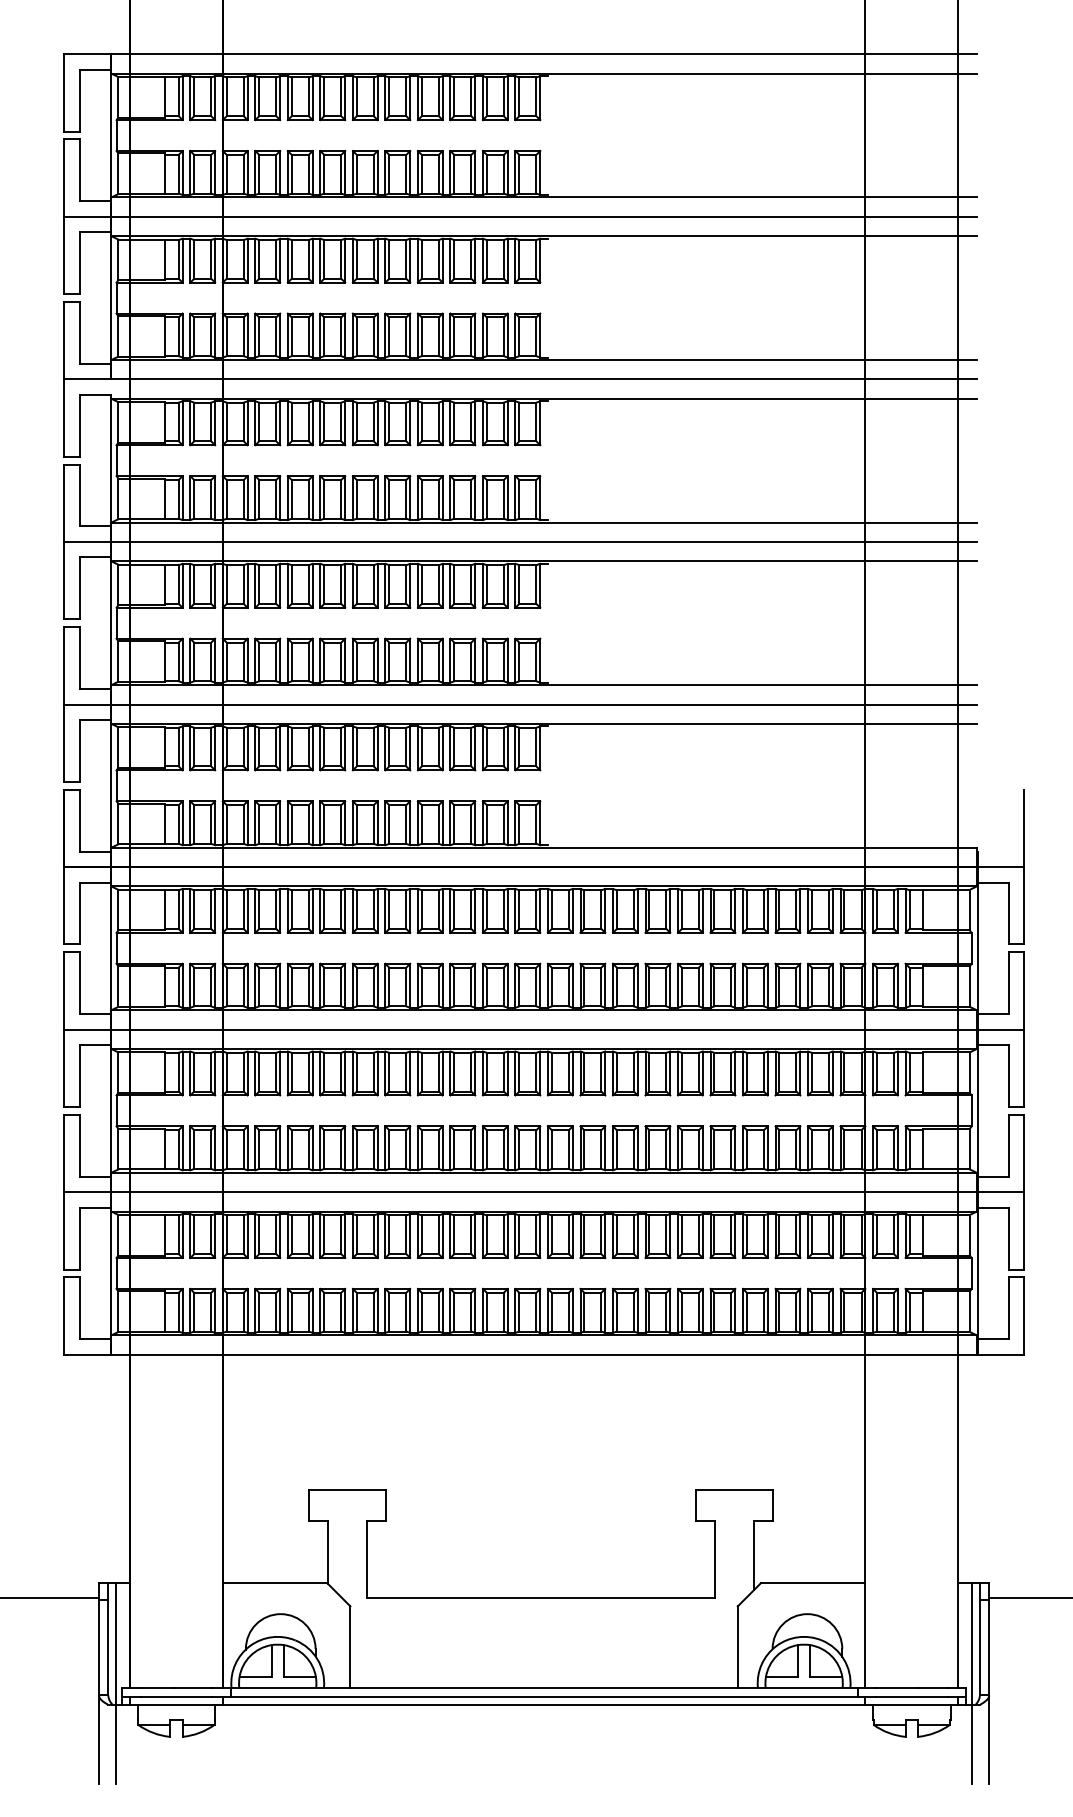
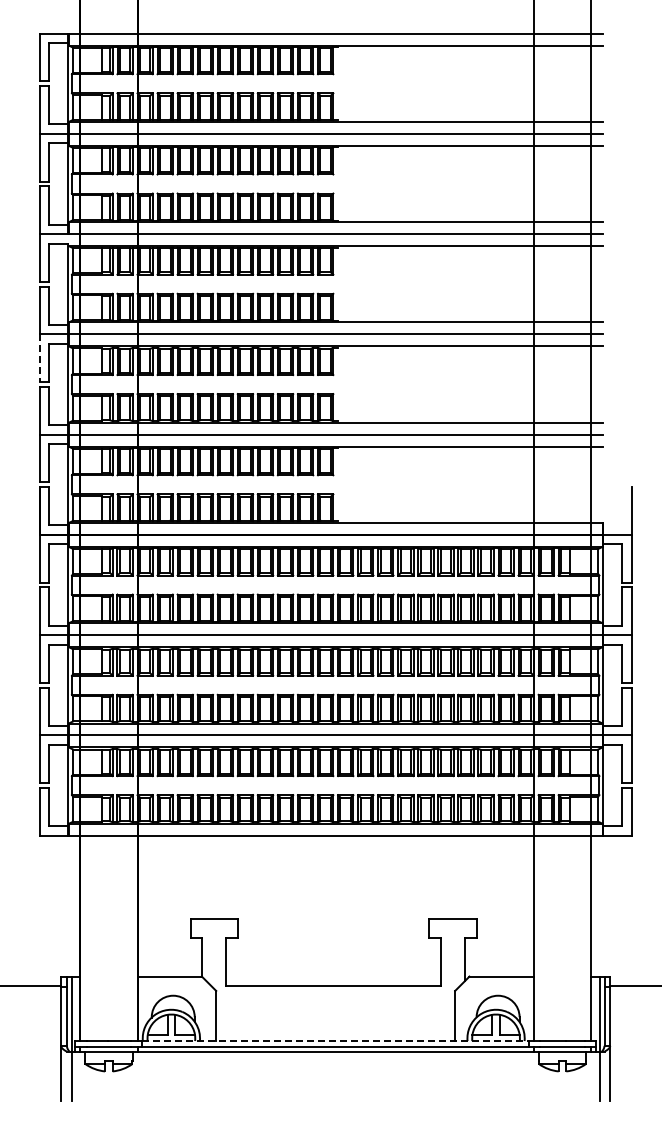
line: (63, 580) -> (39, 358), solid -> dashed
line: (545, 1688) -> (336, 1041), solid -> dashed

